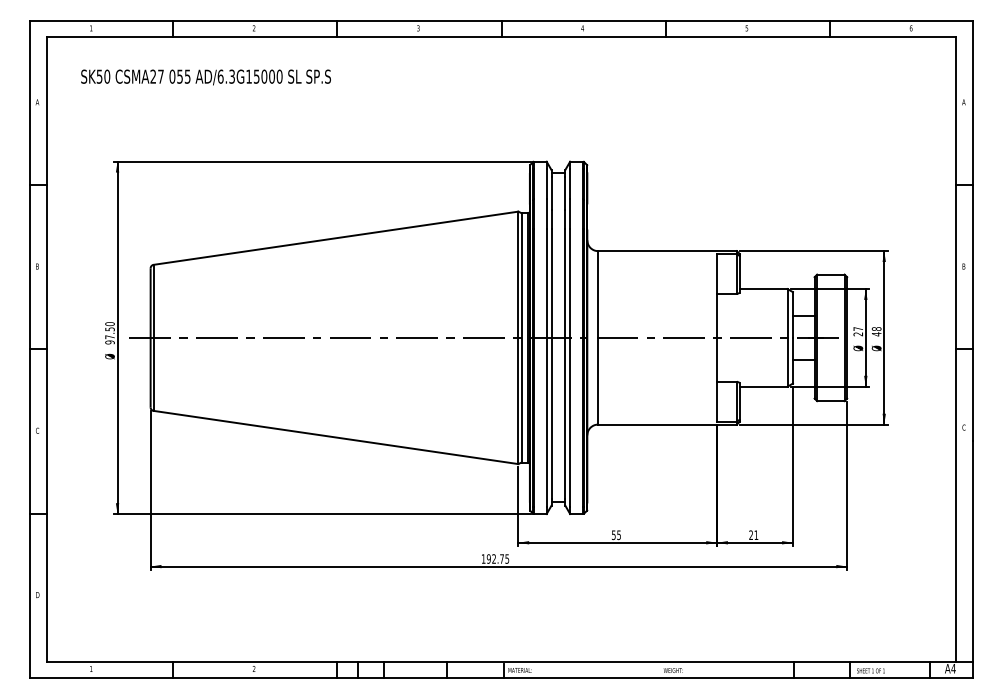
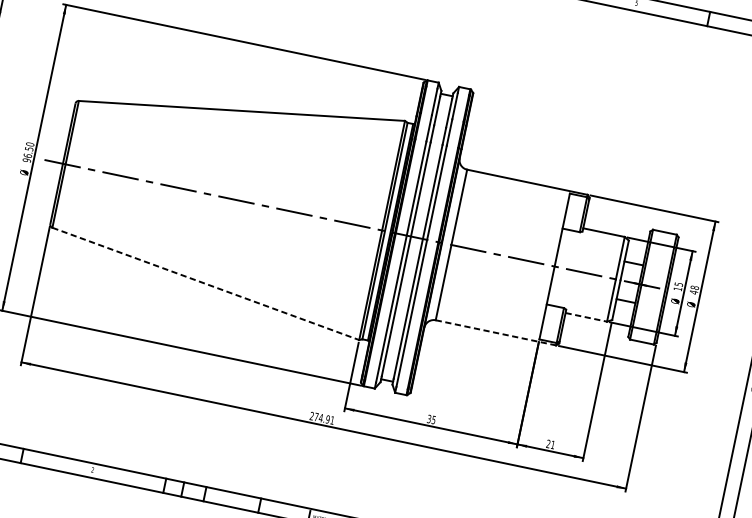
text: (858, 331) -> (678, 286), 27 -> 15
text: (109, 337) -> (27, 156), 97.50 -> 96.50
line: (763, 386) -> (586, 317), solid -> dashed
line: (668, 424) -> (496, 332), solid -> dashed
line: (336, 437) -> (206, 284), solid -> dashed
text: (613, 534) -> (429, 418), 55 -> 35
text: (495, 558) -> (322, 417), 192.75 -> 274.91

